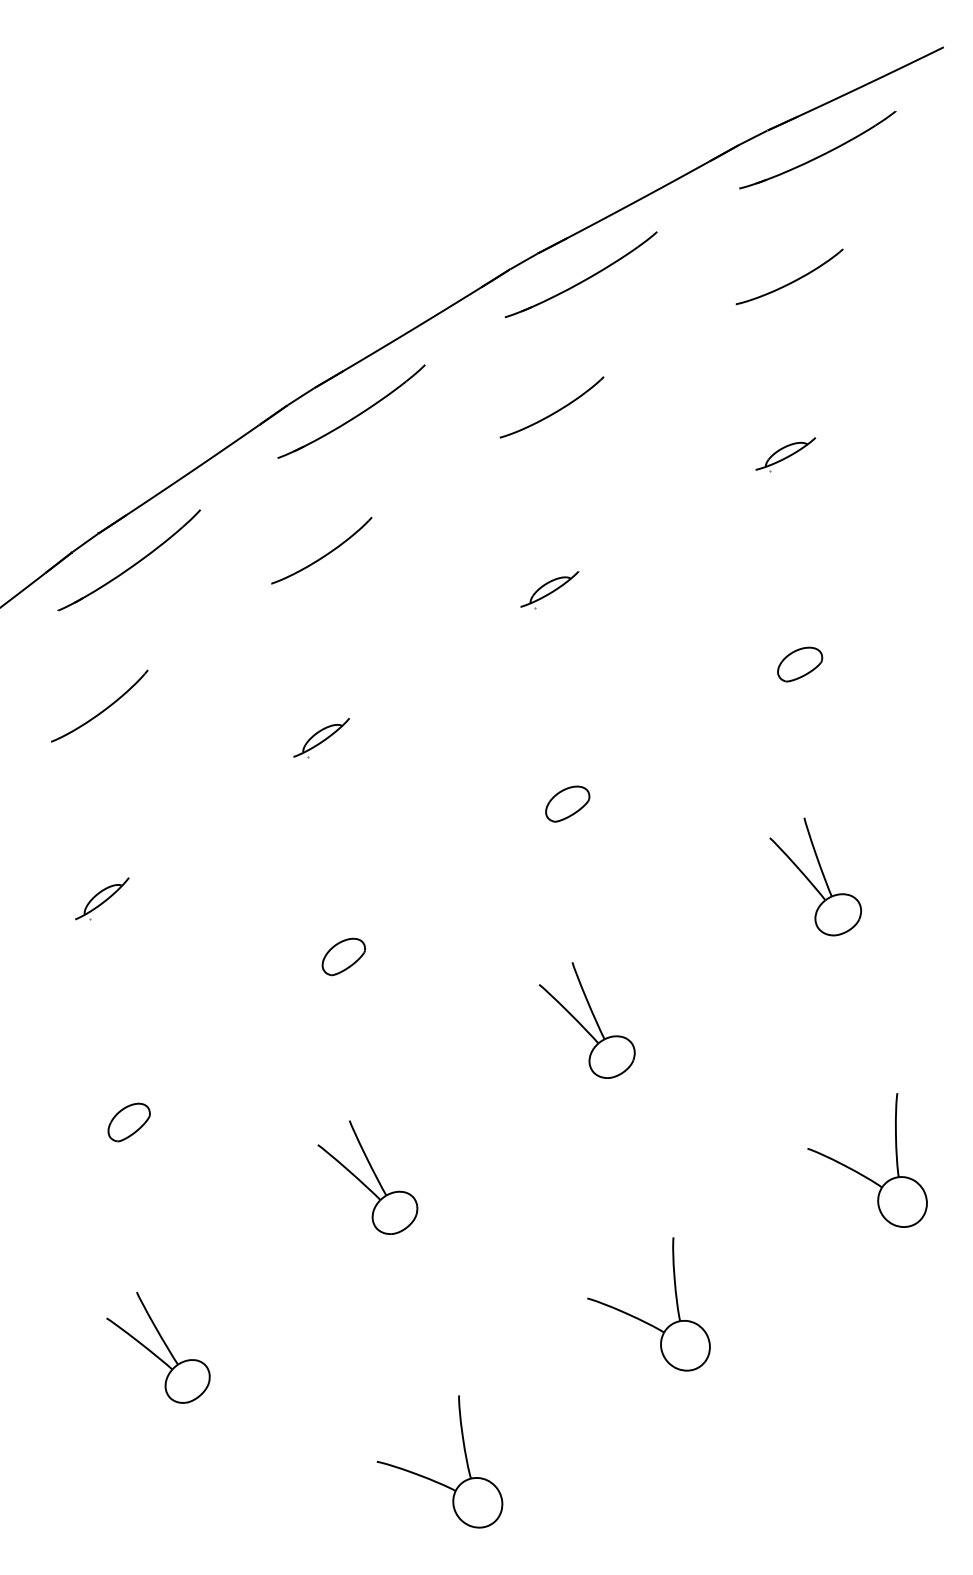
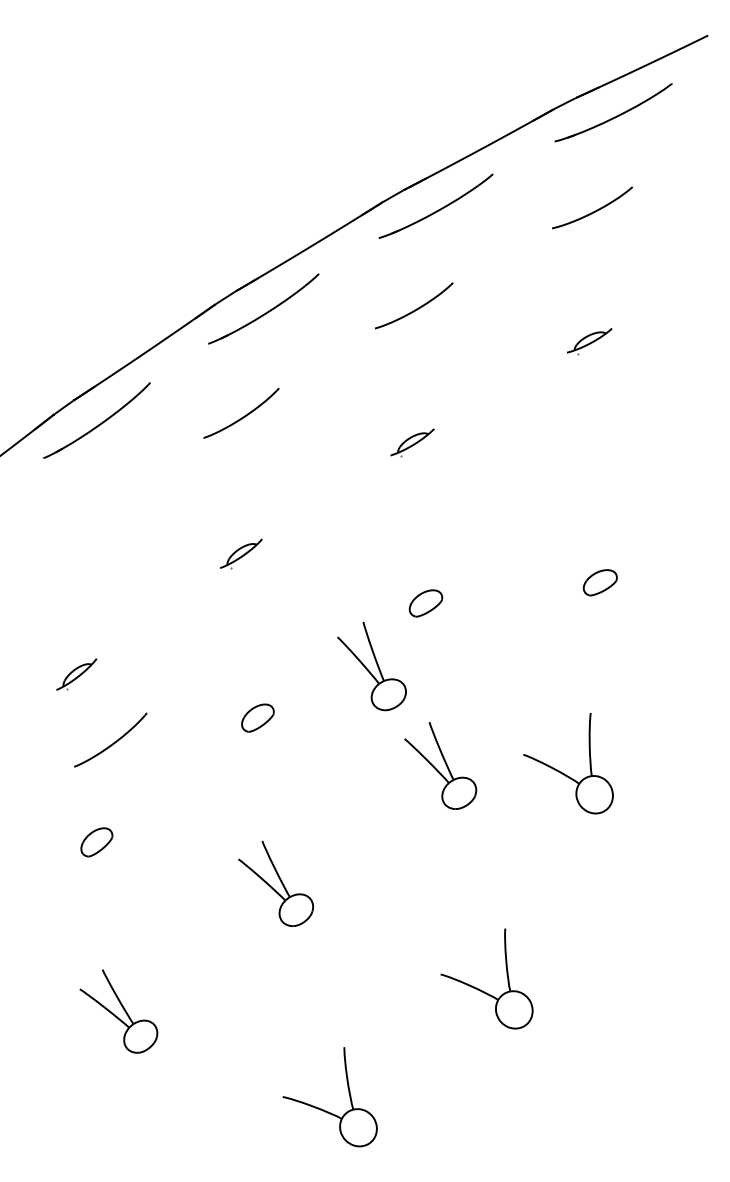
part: (800, 664) -> (600, 582), moved
part: (99, 705) -> (110, 739), moved
part: (810, 880) -> (368, 669), moved
part: (858, 1171) -> (561, 771), moved

